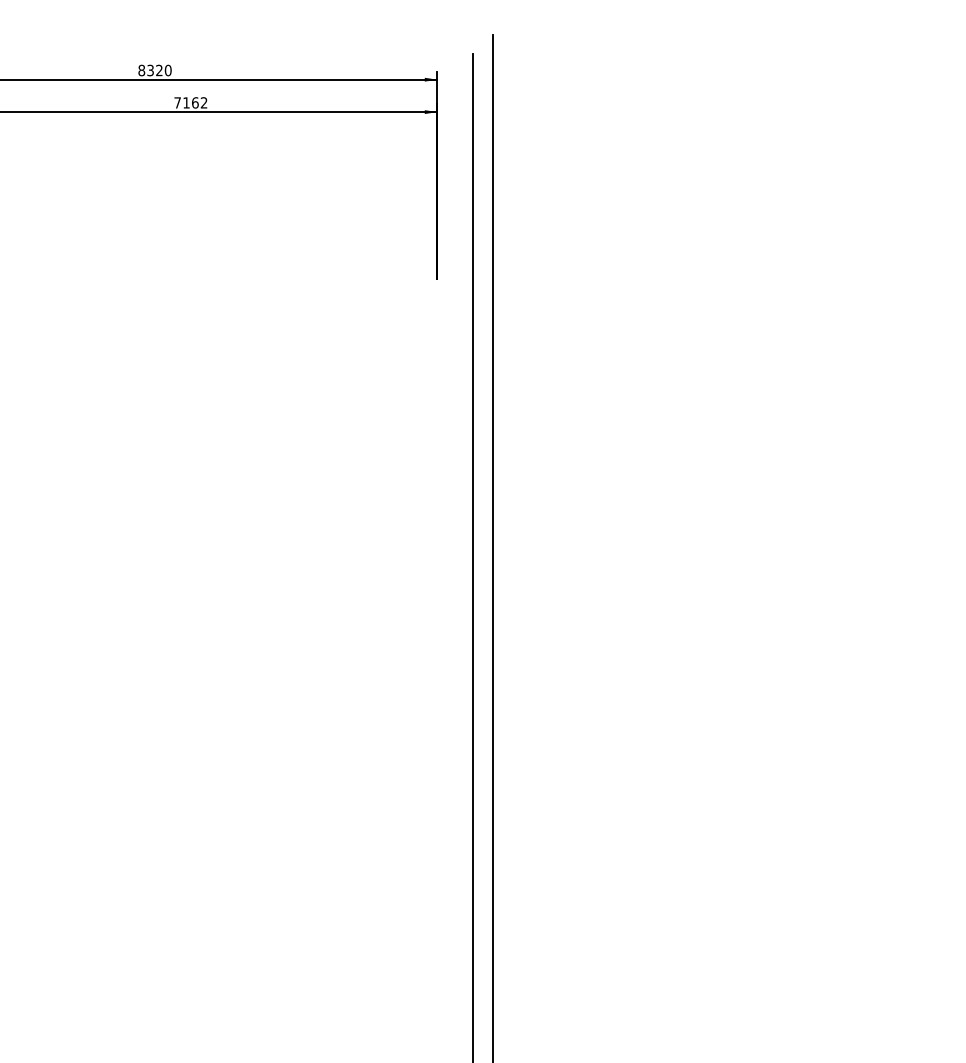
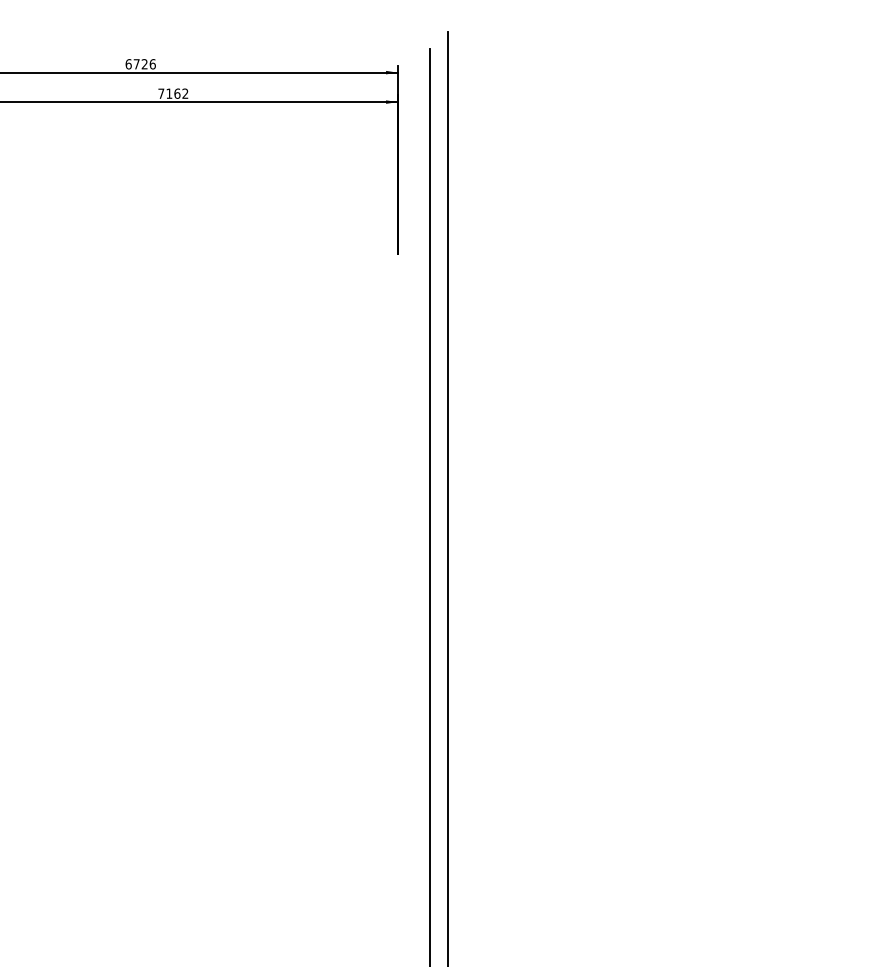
text: (154, 70) -> (140, 64), 8320 -> 6726

